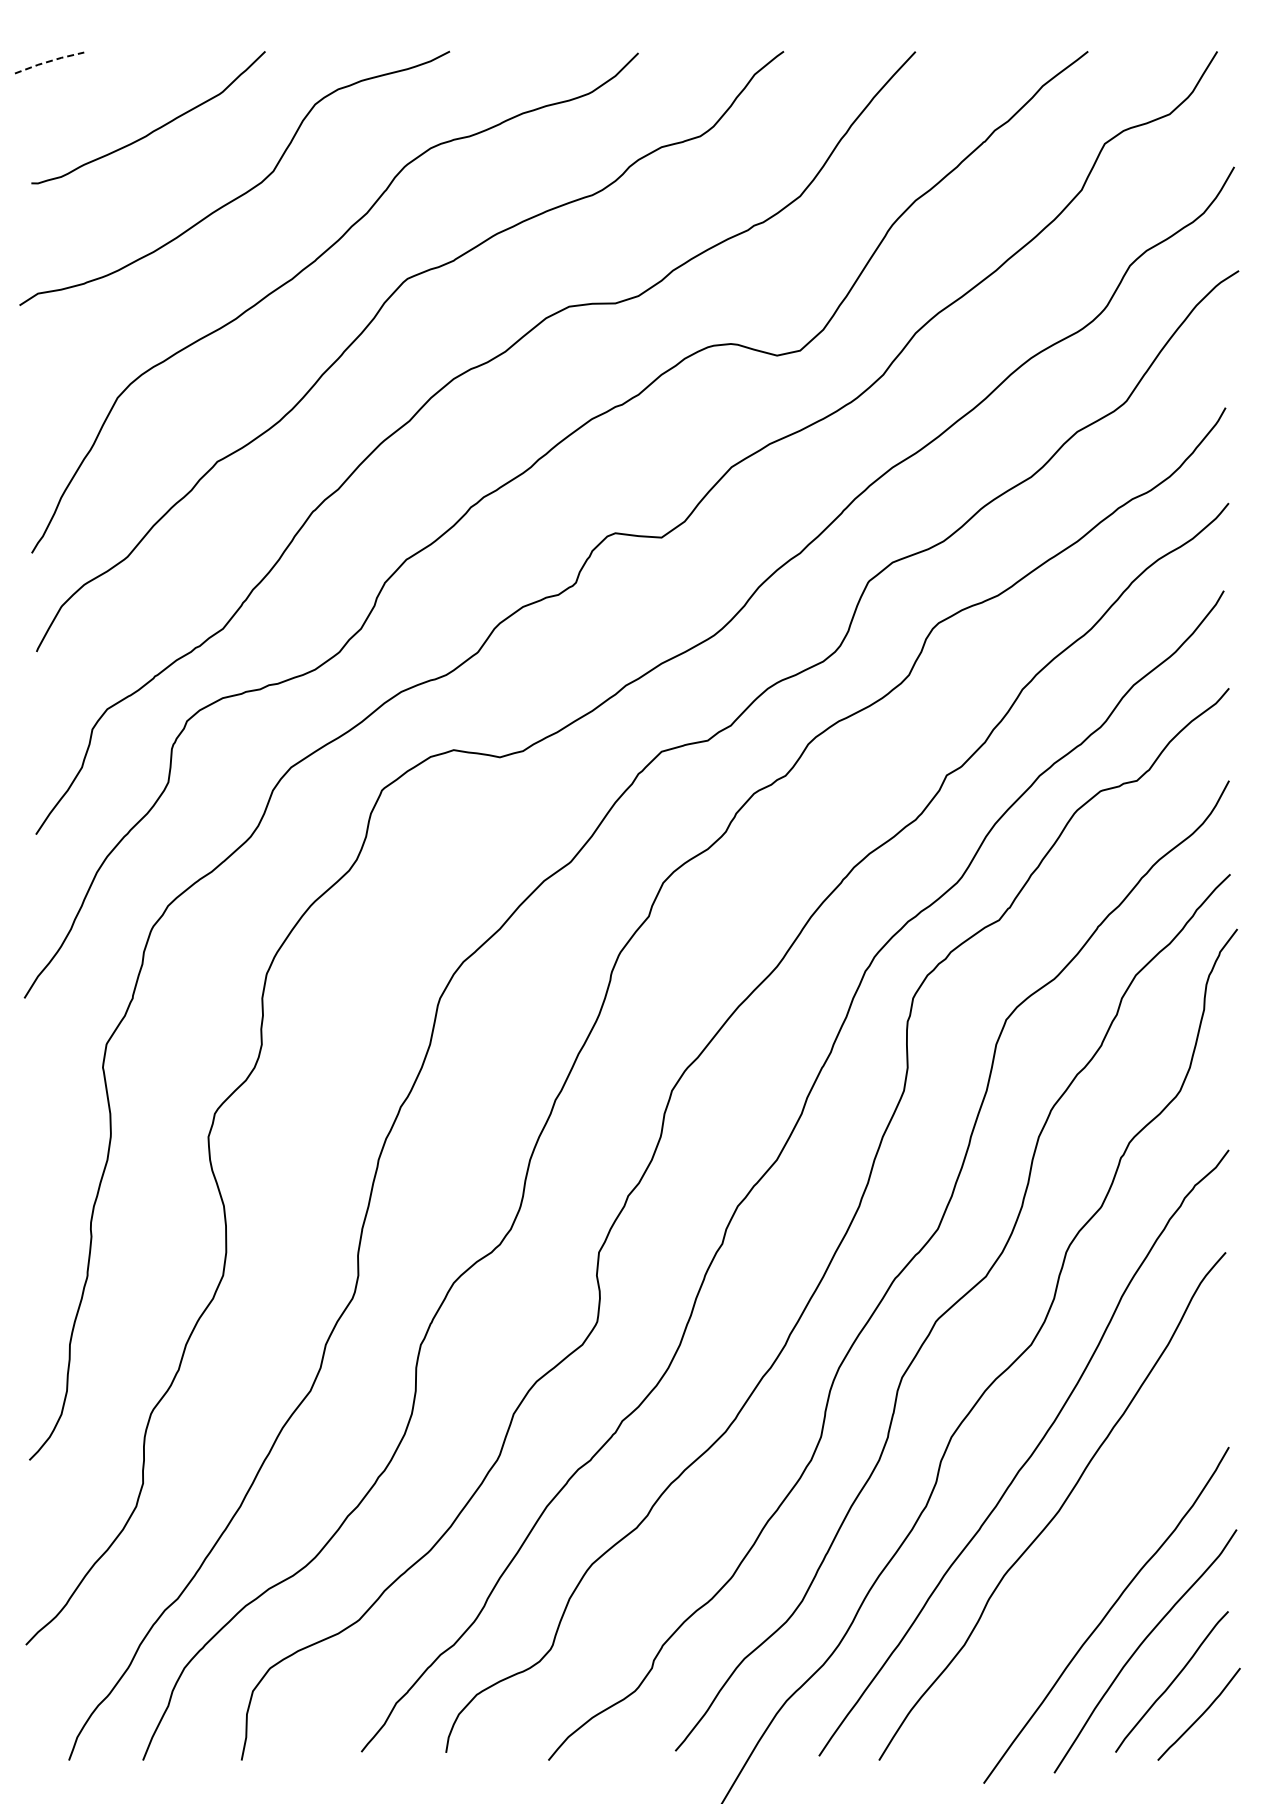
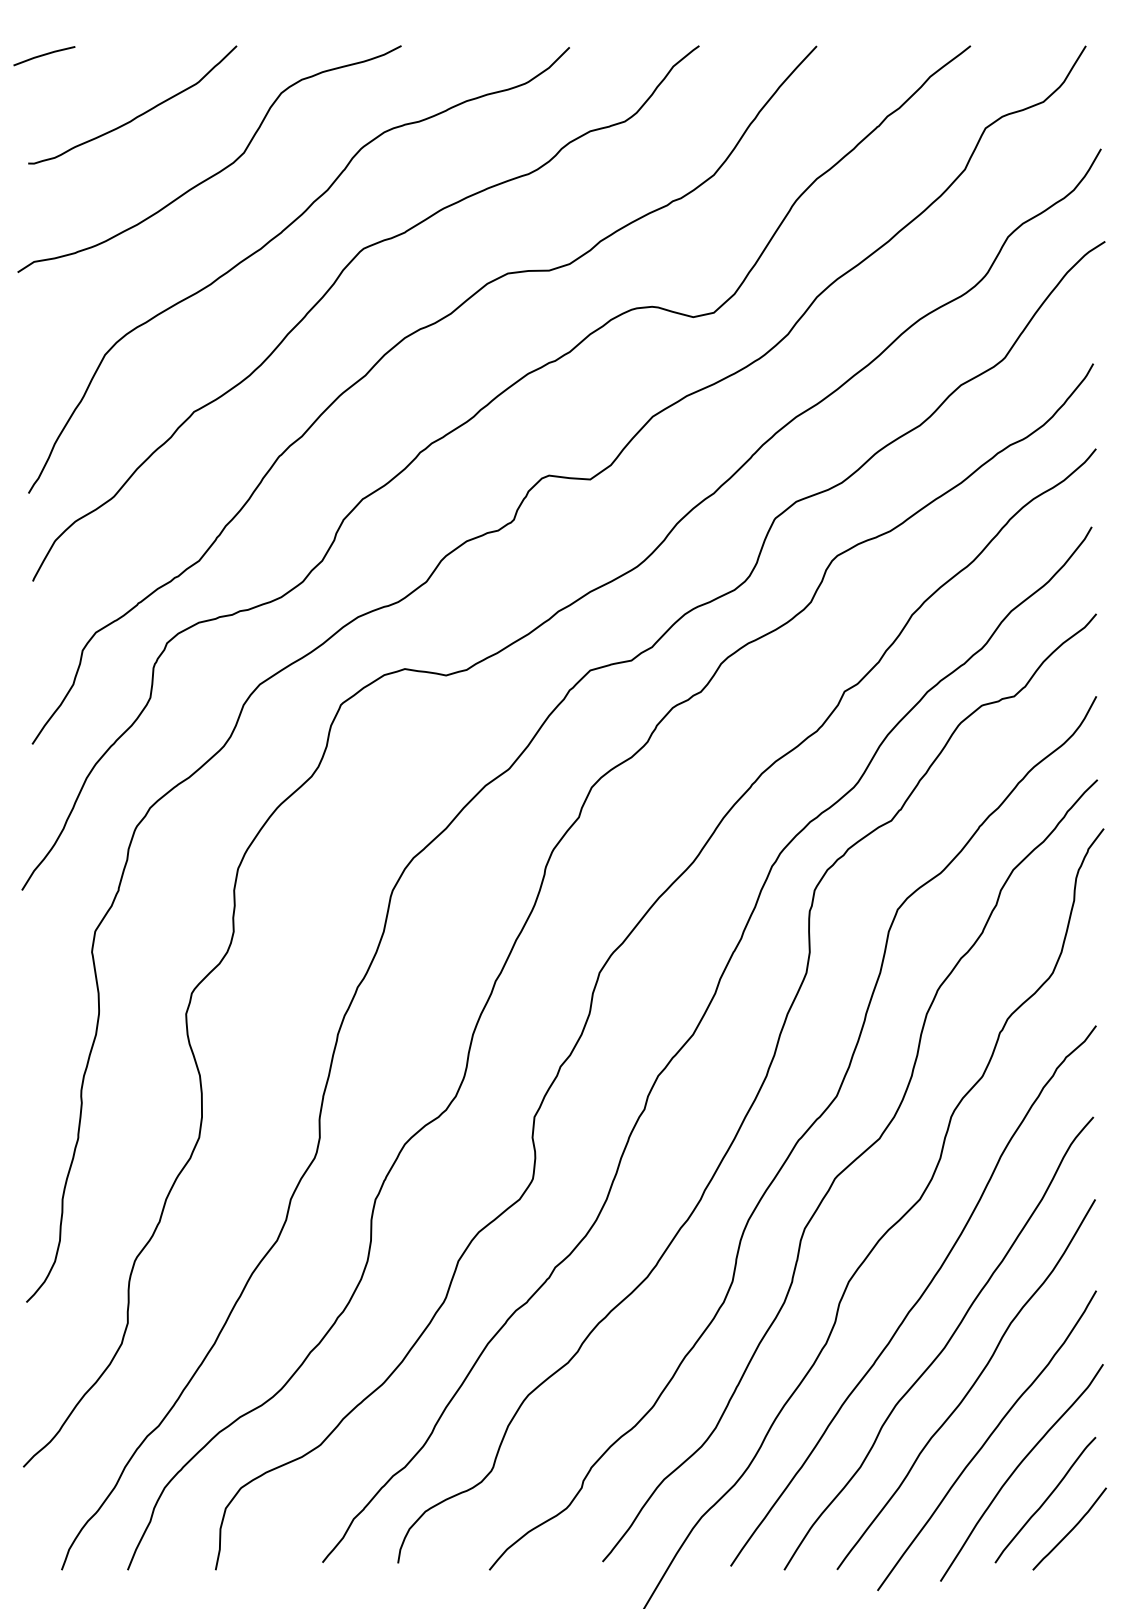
line: (49, 61) -> (44, 54), dashed -> solid
curve: (1088, 1554) -> (971, 1386), added

